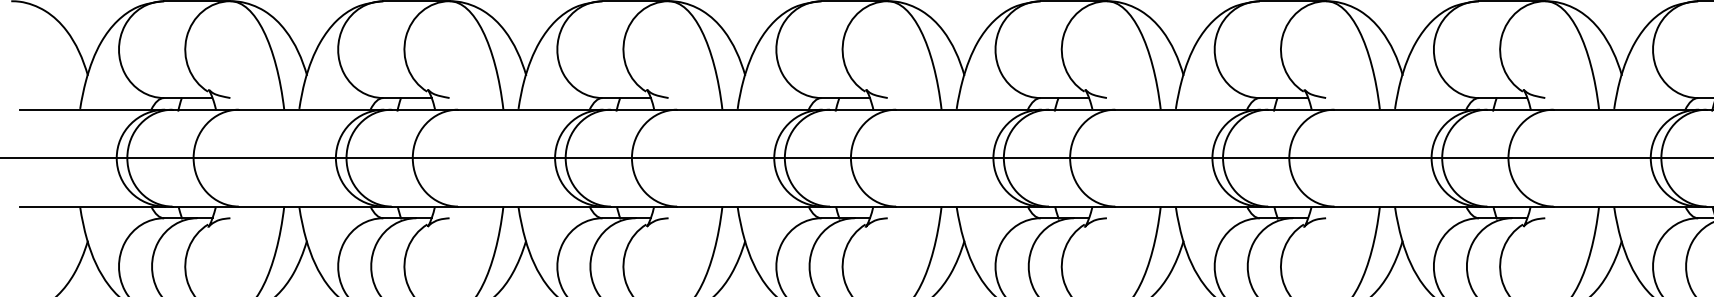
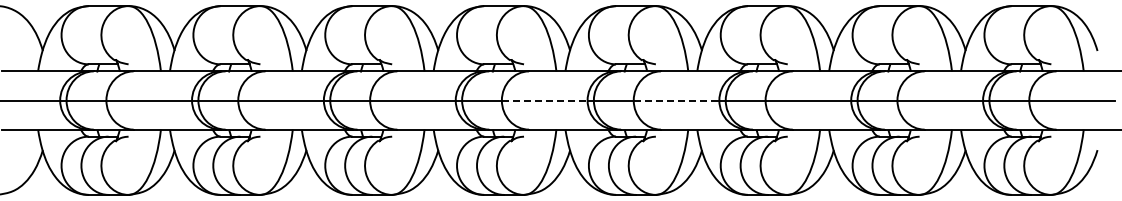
line: (921, 158) -> (544, 100), solid -> dashed
line: (1141, 158) -> (676, 100), solid -> dashed

